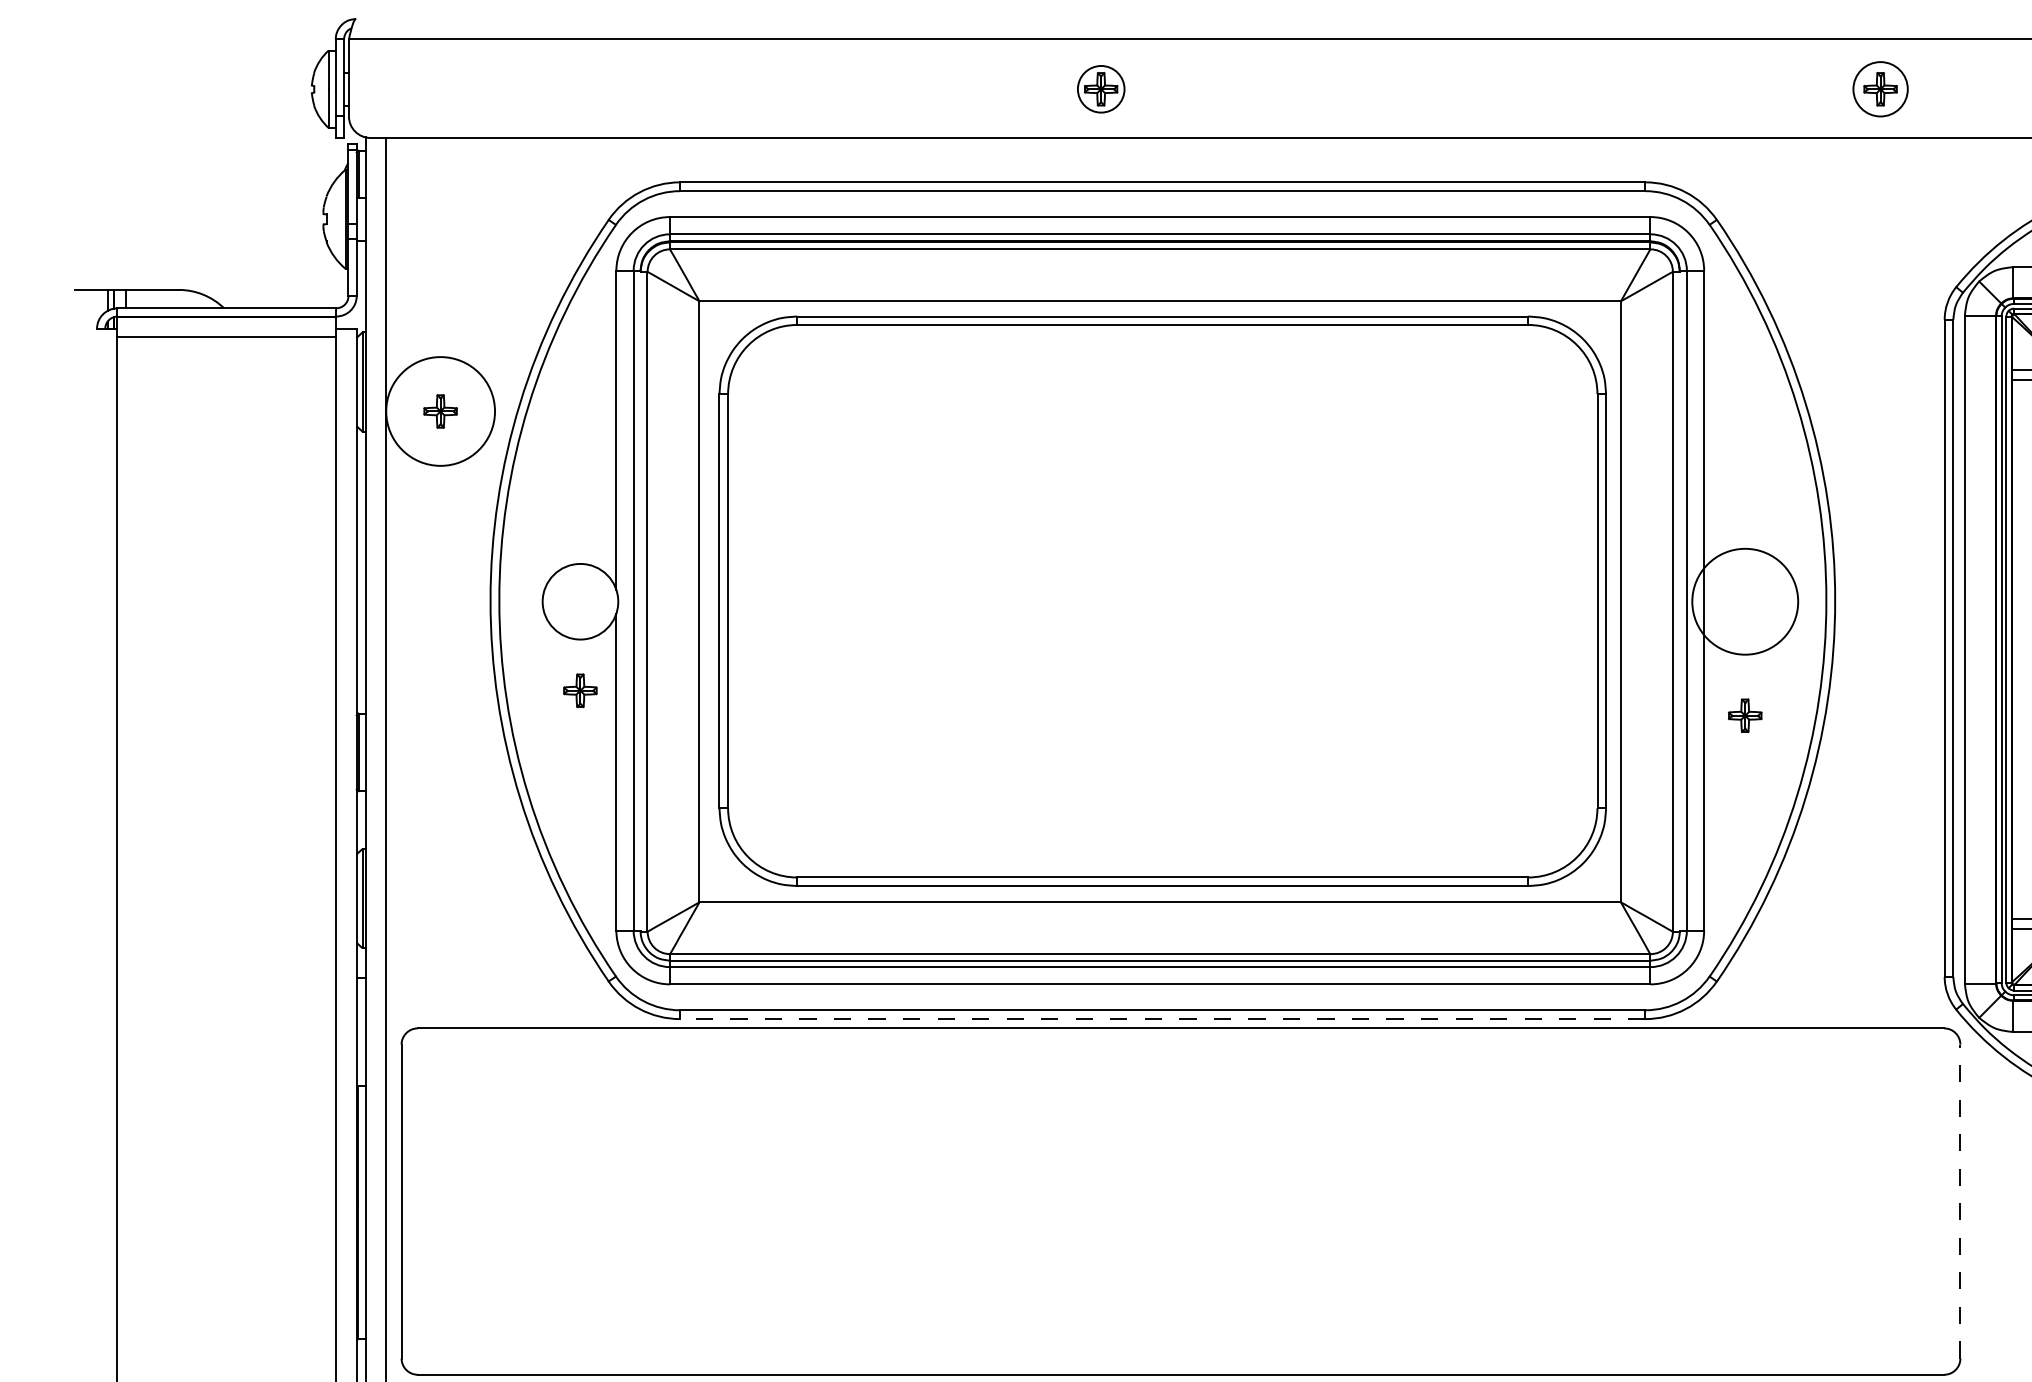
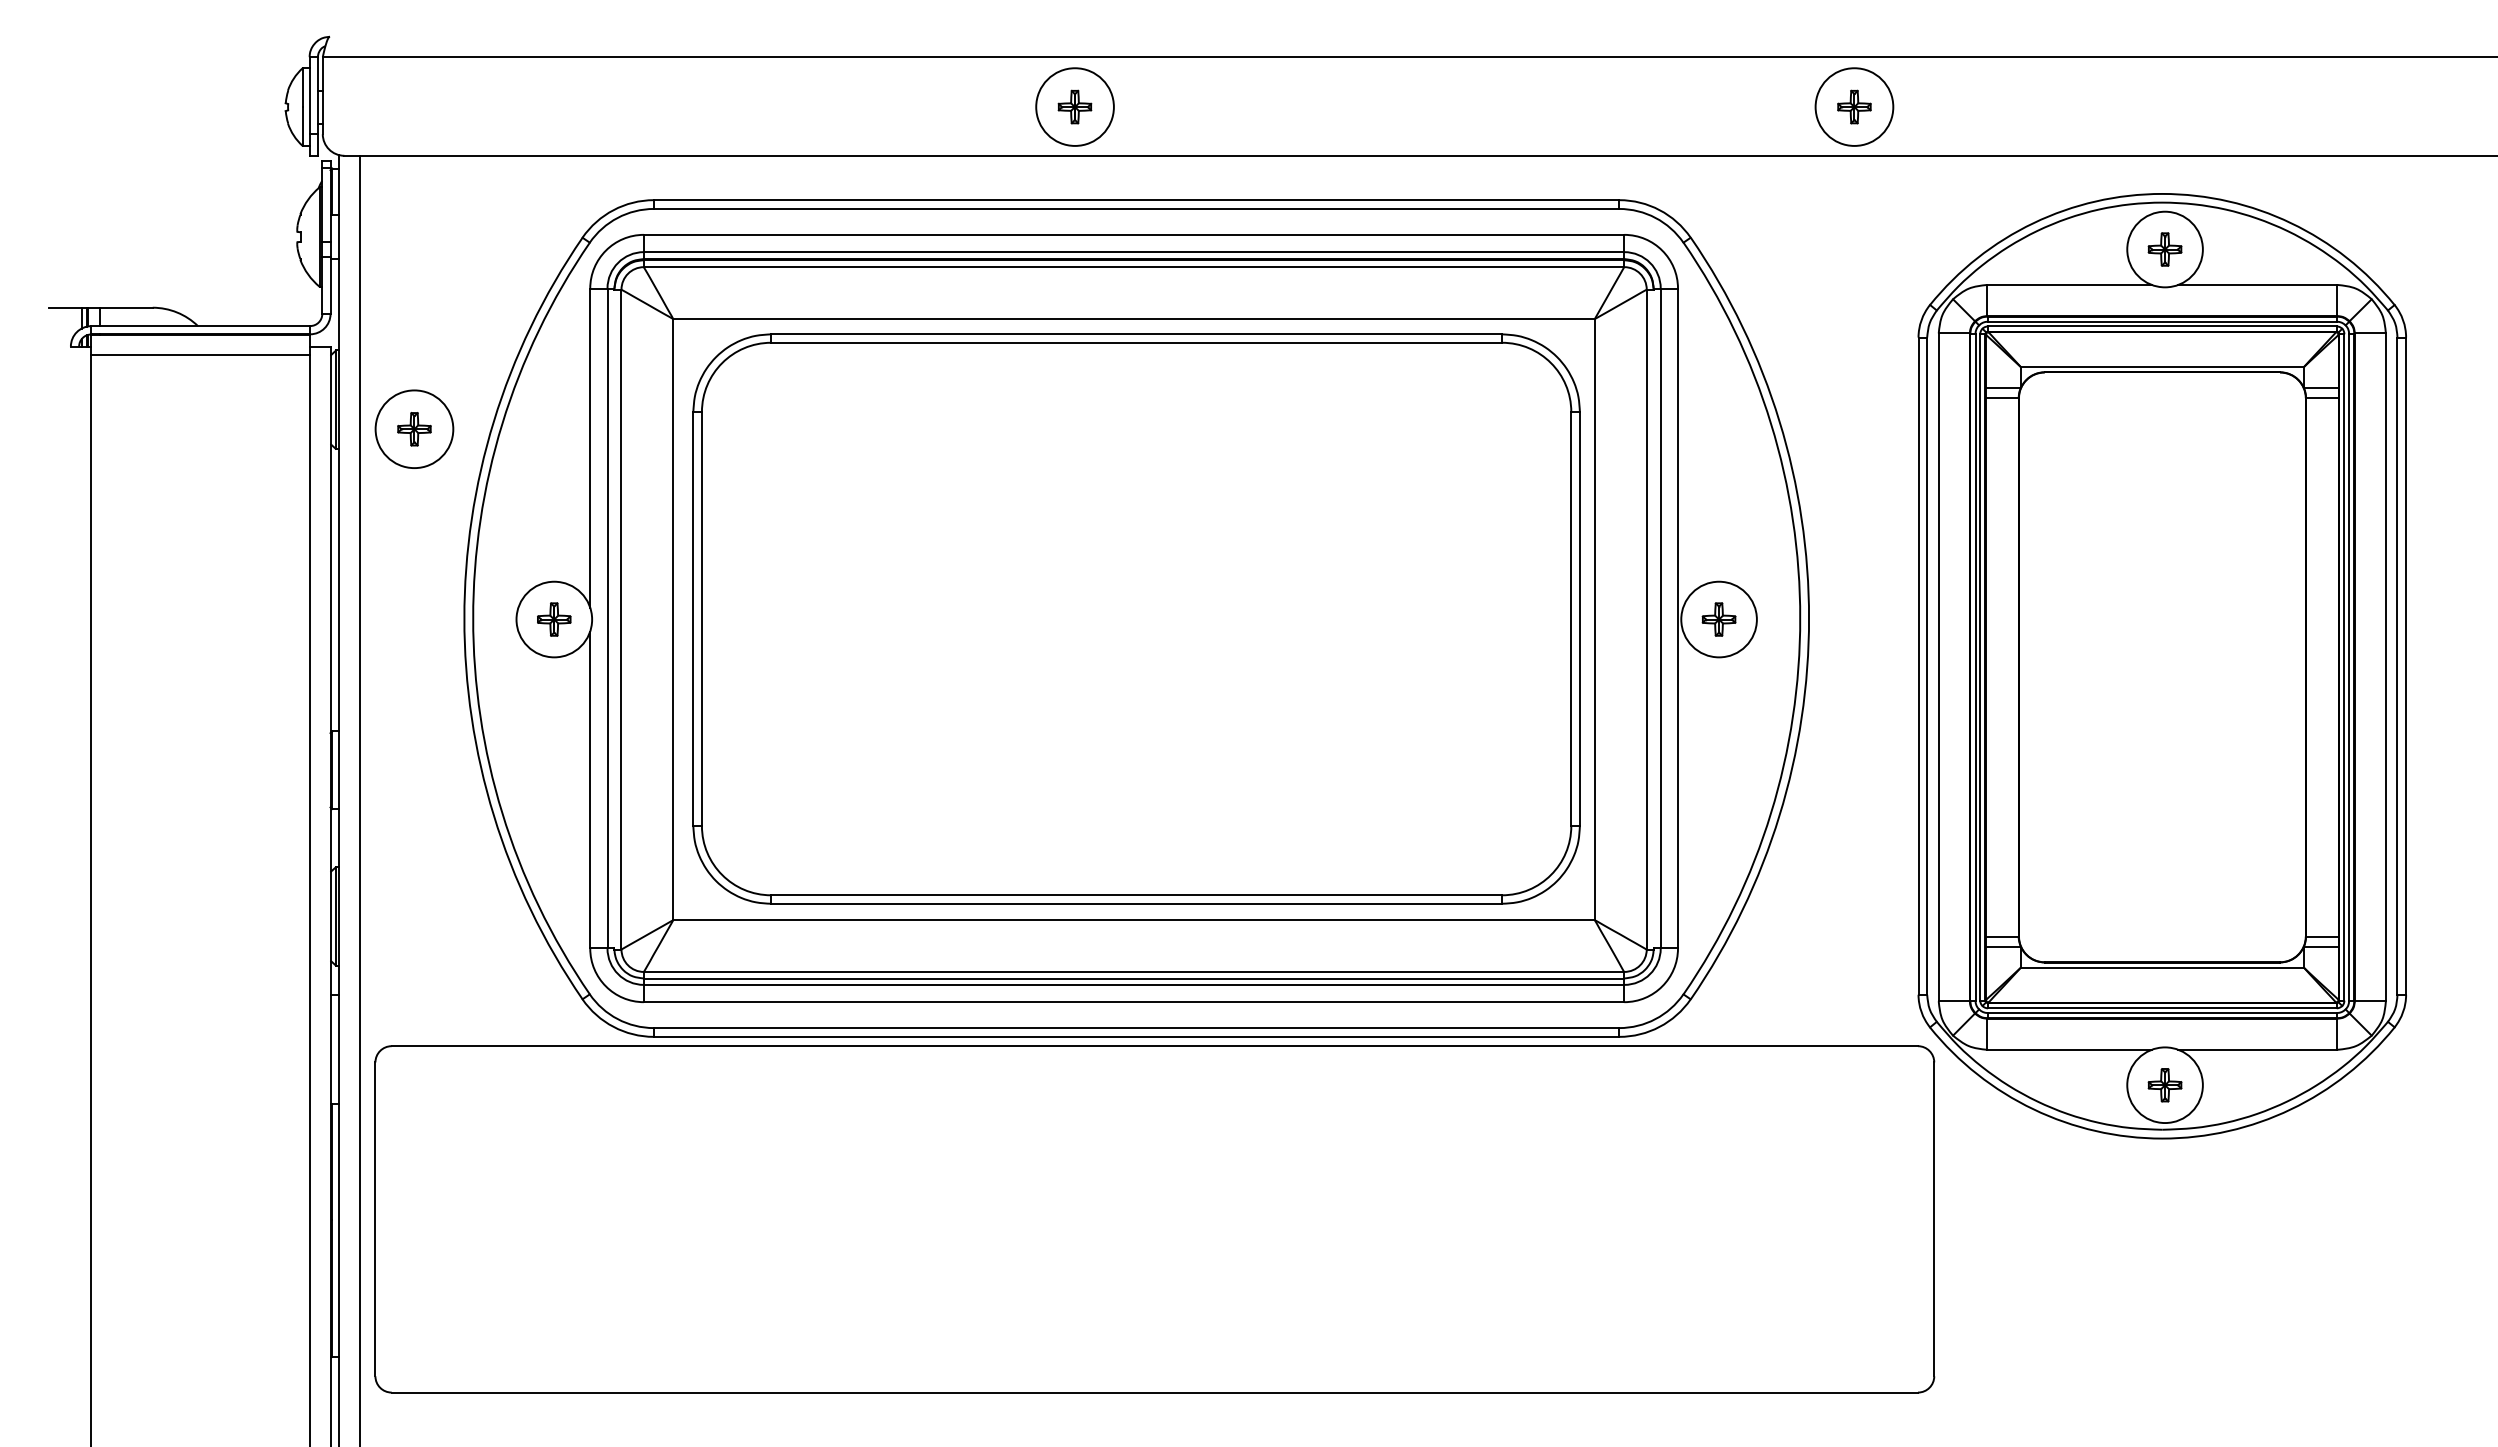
circle: (1100, 88) -> (1074, 106), size x1.67
circle: (1880, 88) -> (1854, 106), size x1.43
circle: (440, 411) -> (414, 429), size x0.71
circle: (1744, 601) -> (1718, 619), size x0.71
part: (580, 690) -> (554, 619), moved
part: (1744, 715) -> (1718, 619), moved
line: (1162, 1018) -> (1136, 1036), dashed -> solid
line: (1960, 1201) -> (1934, 1219), dashed -> solid

